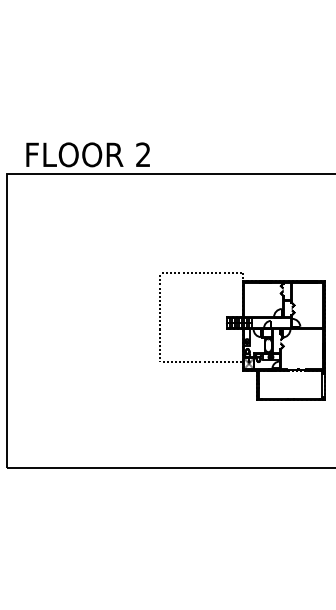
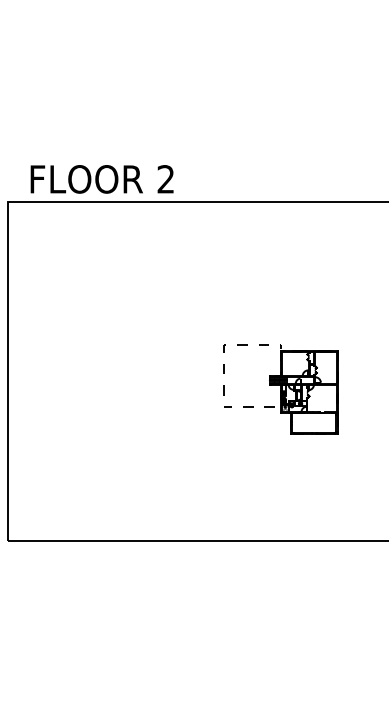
part: (242, 336) -> (280, 389), size x0.6

